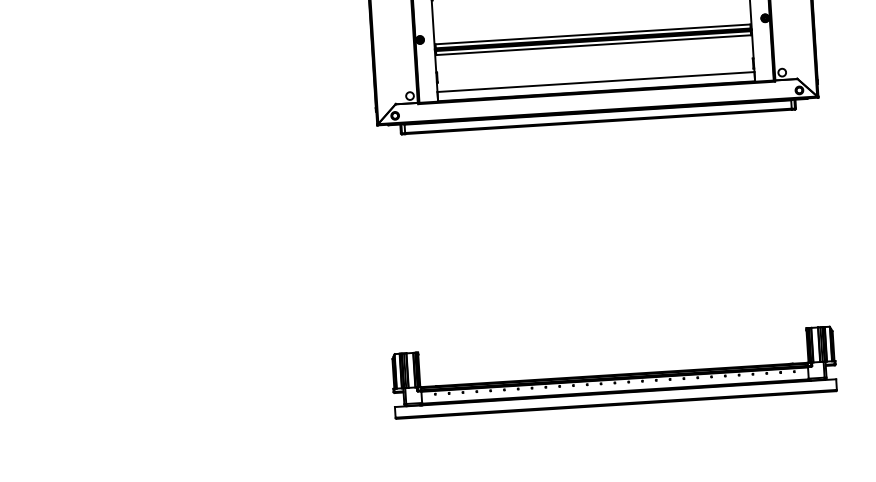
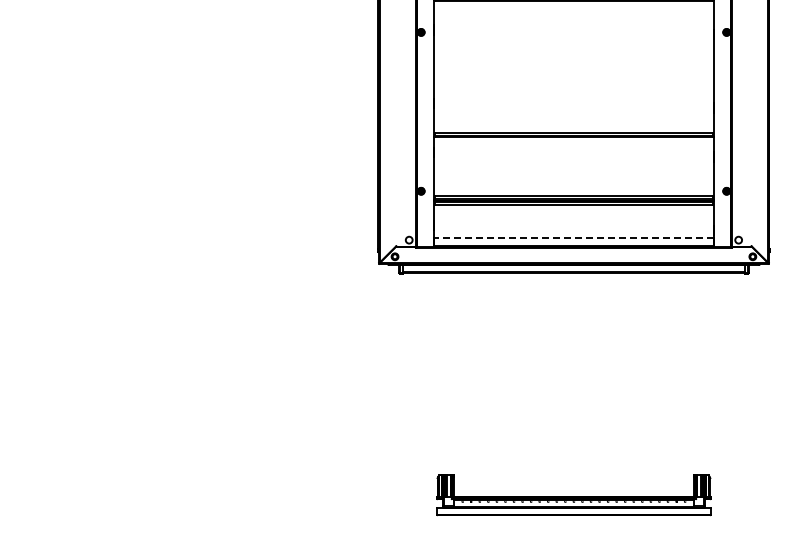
line: (595, 82) -> (573, 238), solid -> dashed
part: (613, 371) -> (573, 494), size x0.7

